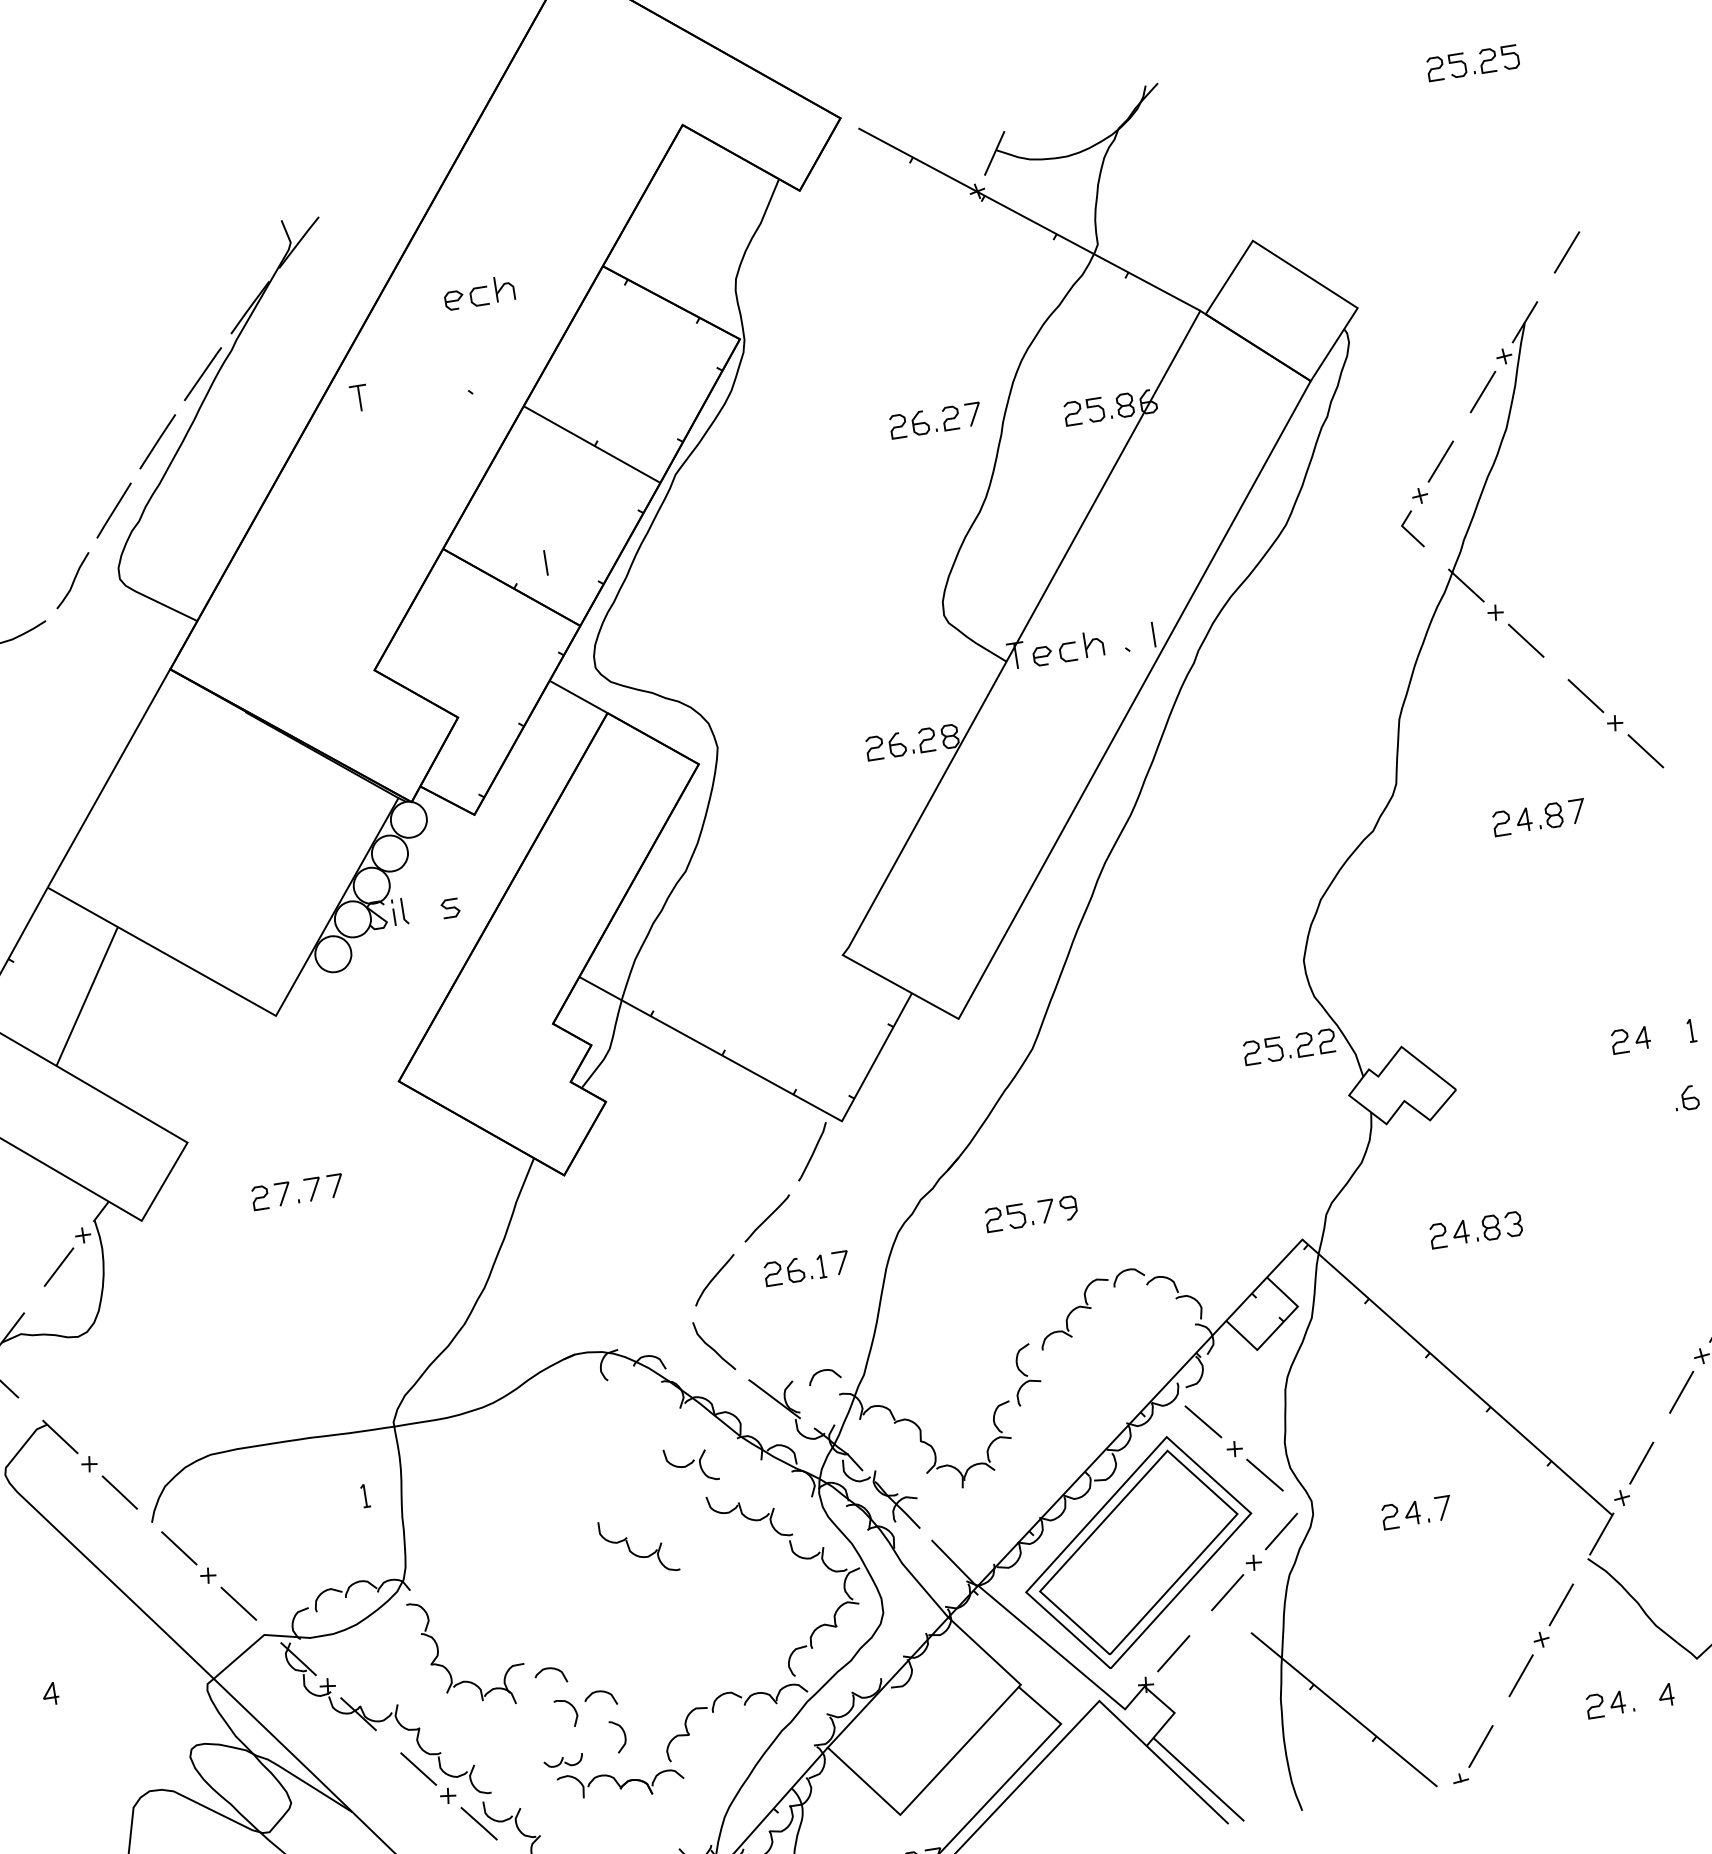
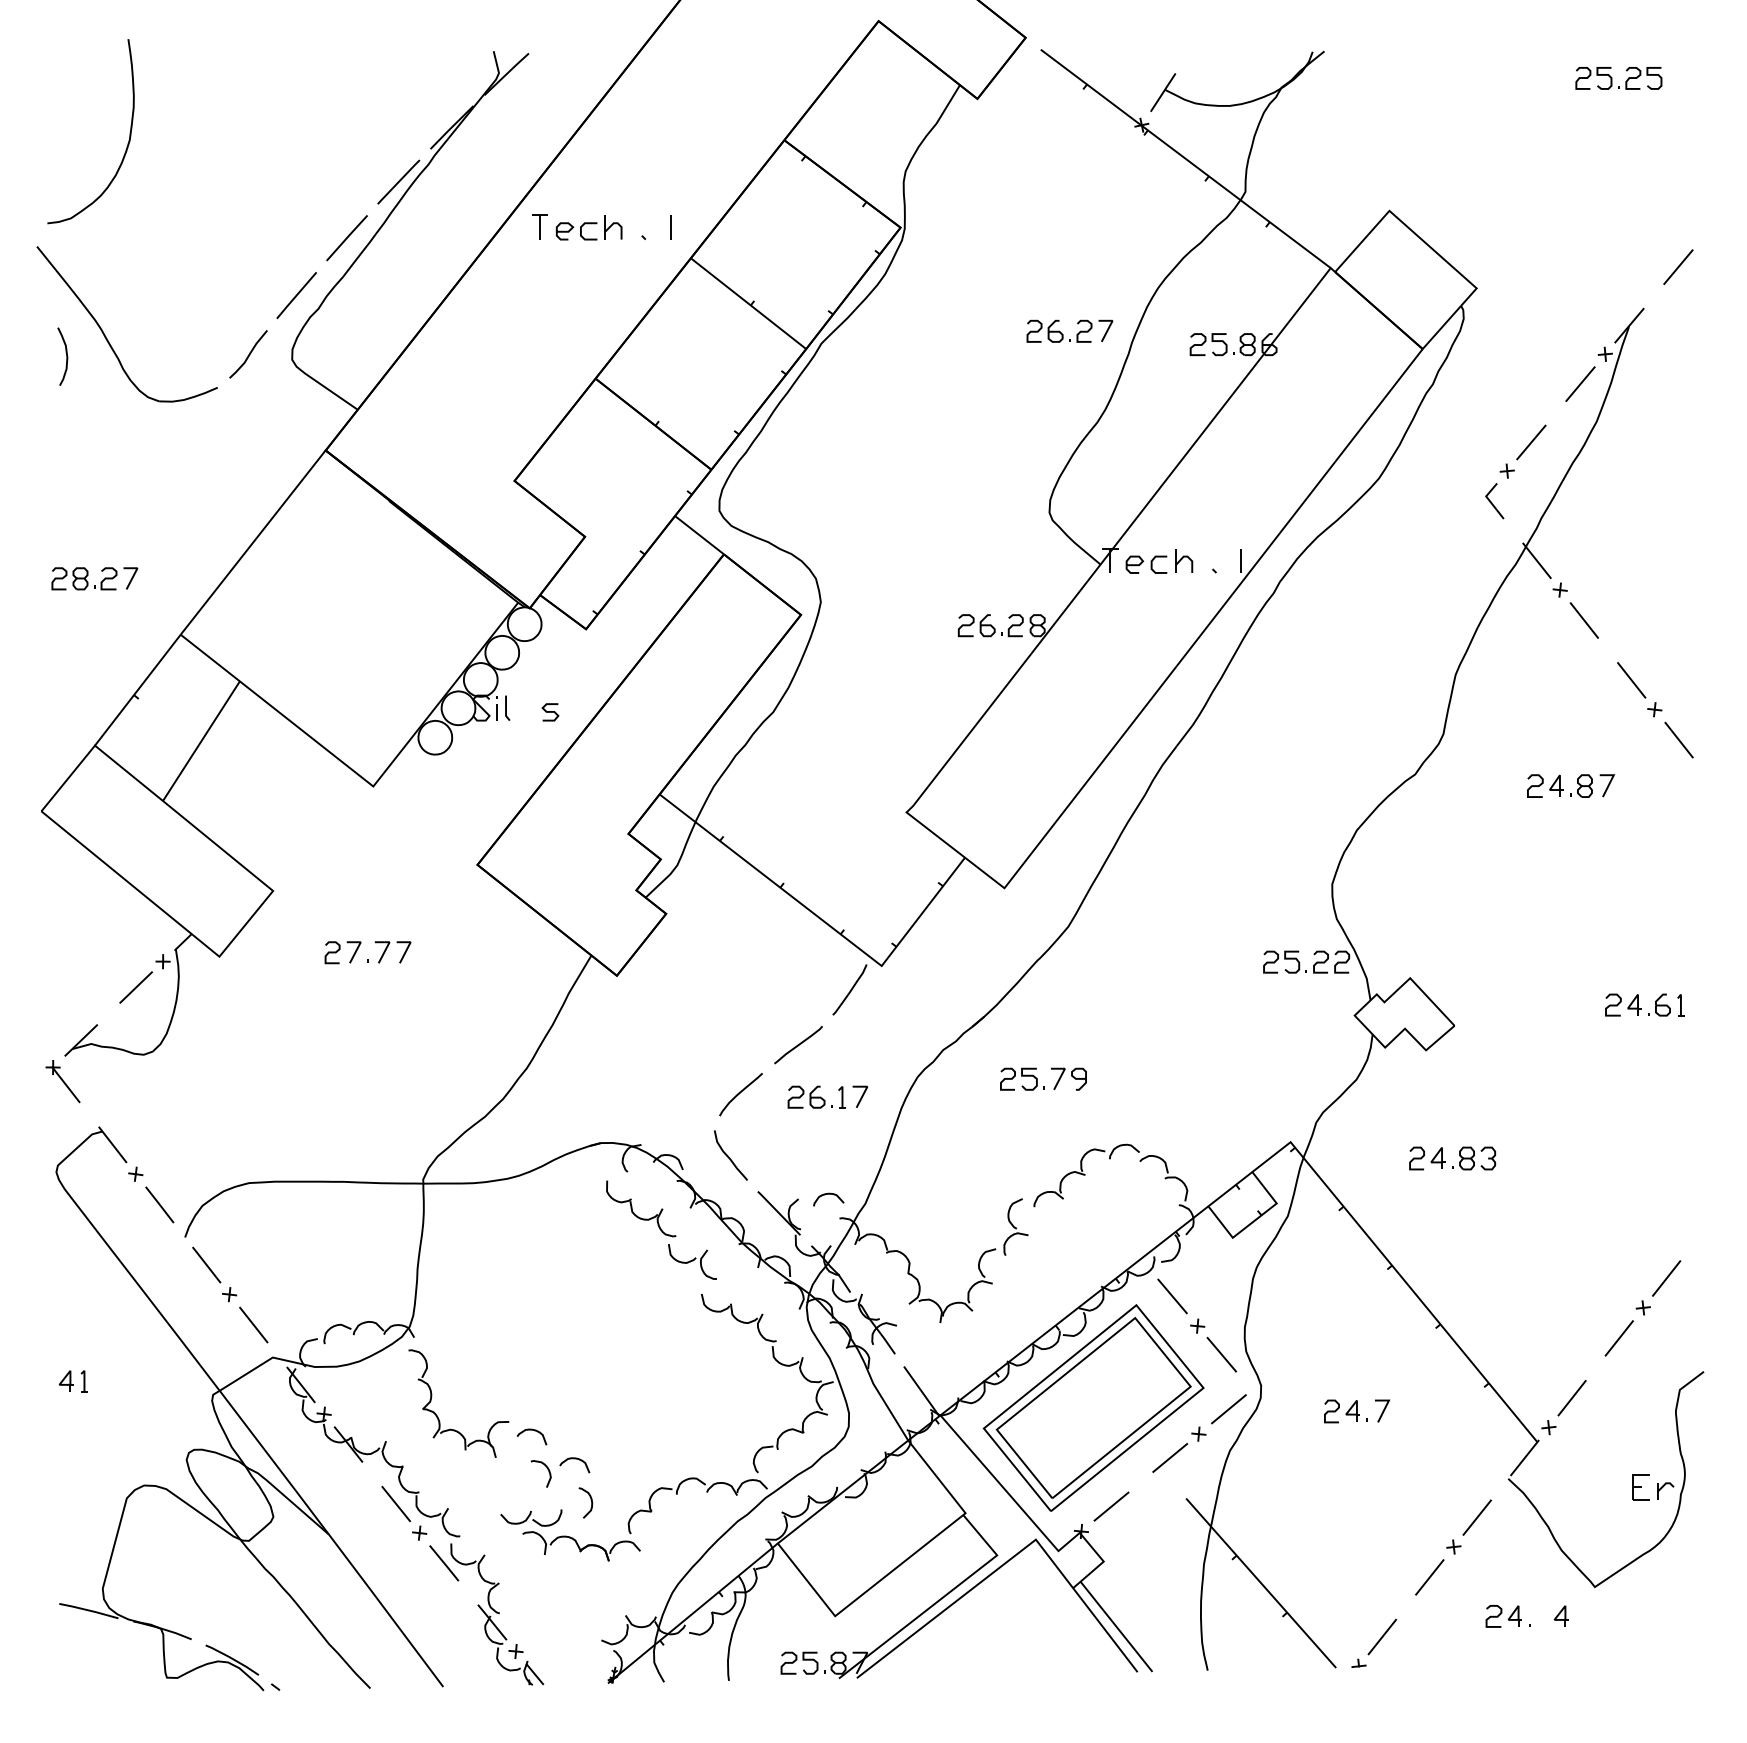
part: (478, 292) -> (588, 227), moved
line: (545, 562) -> (670, 227), moved
part: (1686, 1097) -> (1659, 1004), moved
part: (364, 1496) -> (83, 1381), moved
part: (634, 1553) -> (636, 1214), moved
part: (563, 1760) -> (531, 1517), size x1.67

